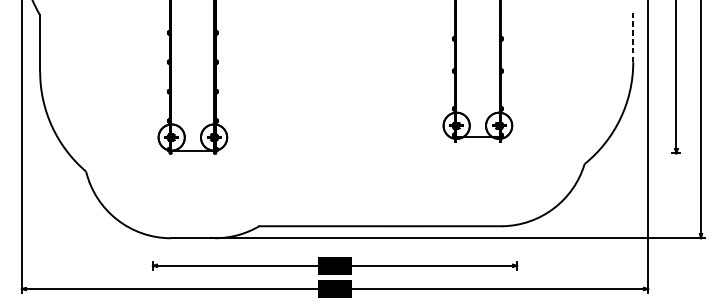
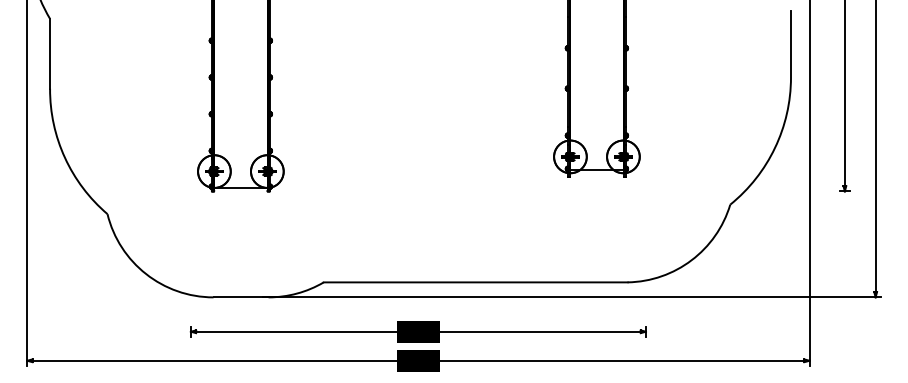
line: (633, 35) -> (791, 43), dashed -> solid

